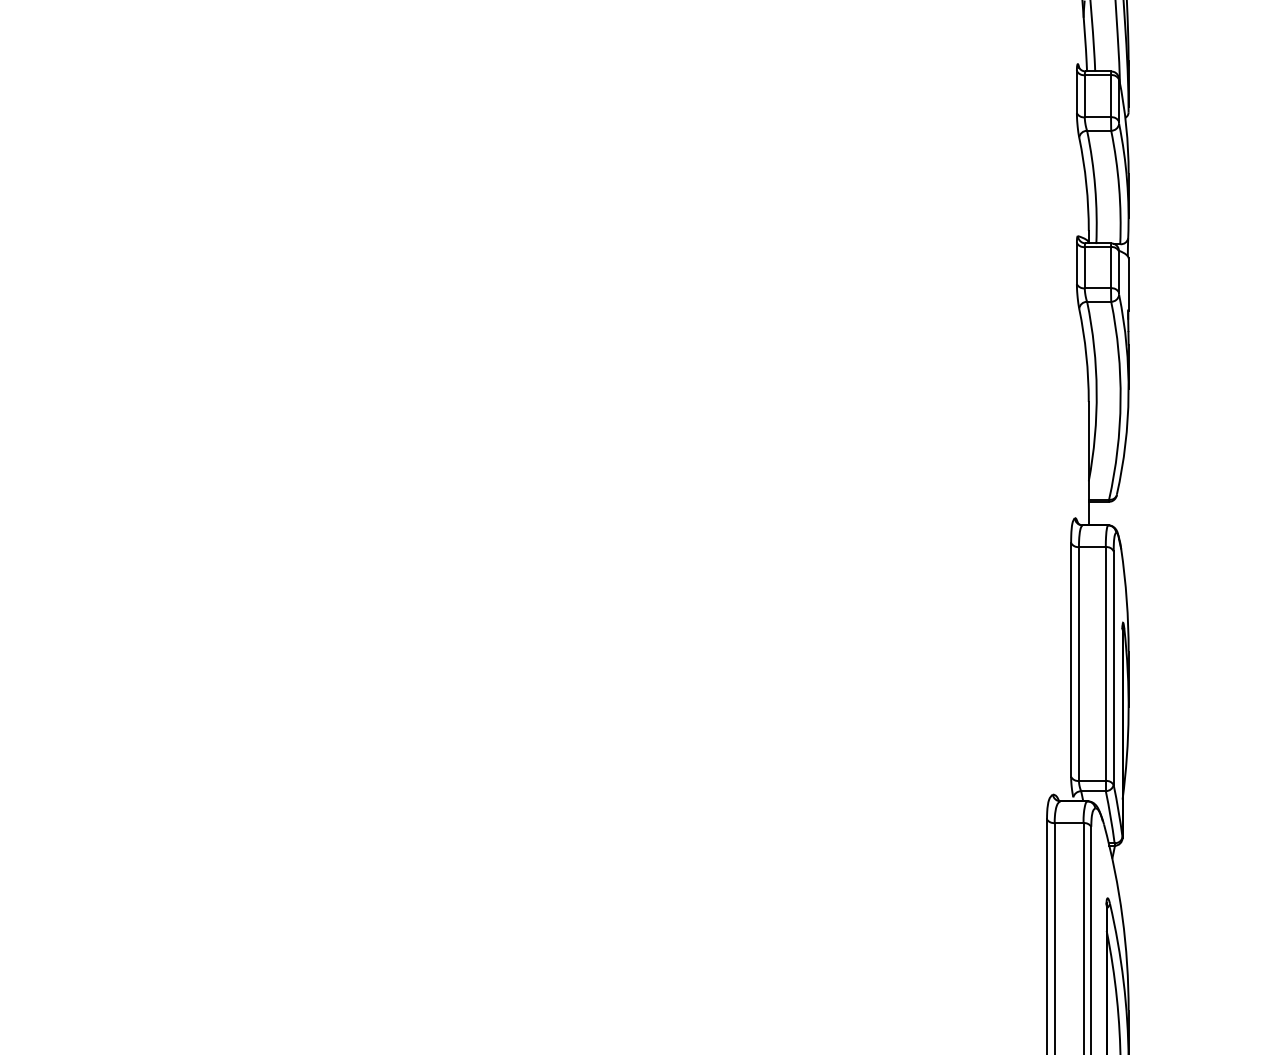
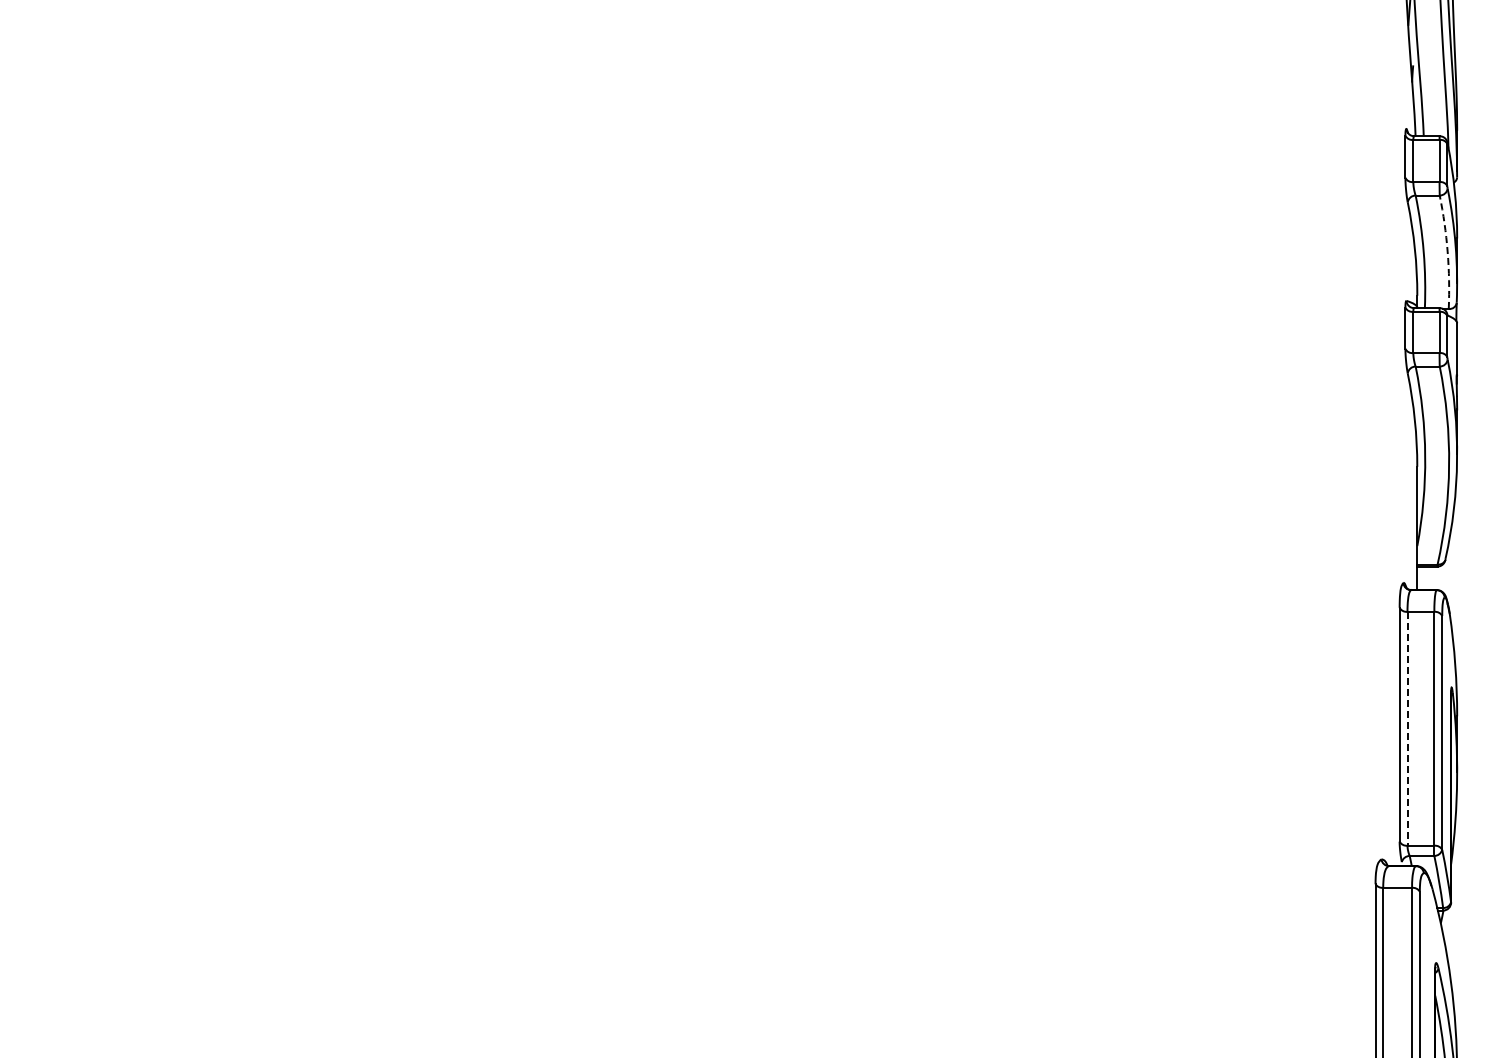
arc: (1118, 186) -> (1447, 251), solid -> dashed
line: (1078, 663) -> (1407, 728), solid -> dashed

